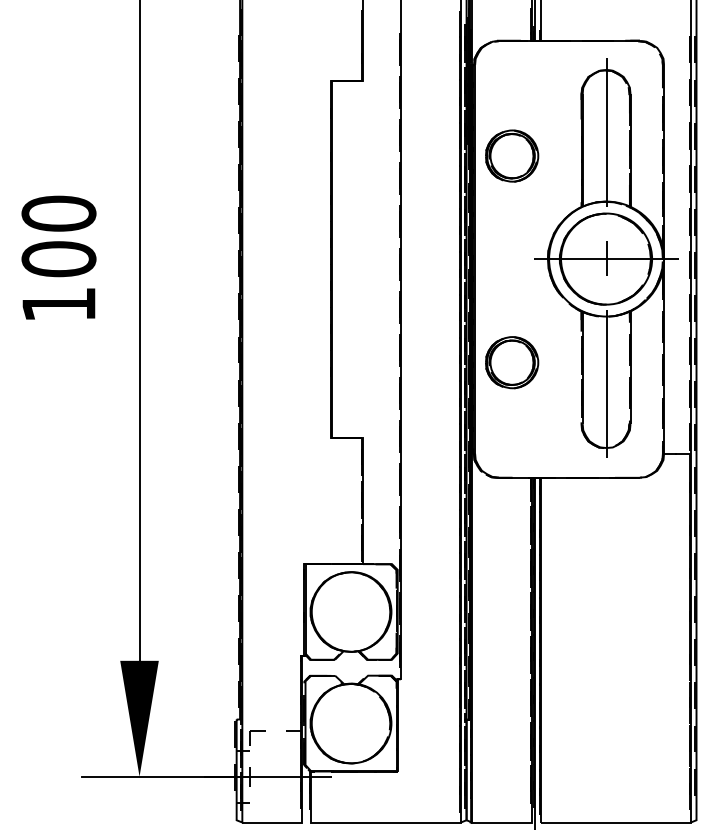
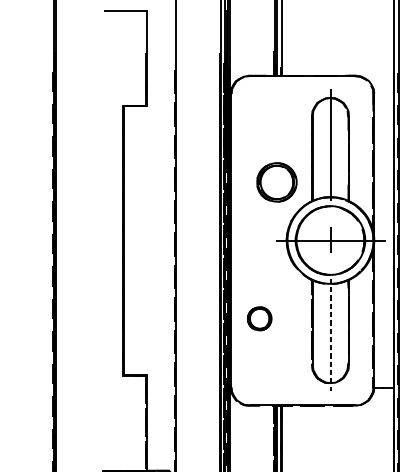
part: (512, 155) -> (277, 181), moved
part: (512, 362) -> (259, 318), size x0.6
line: (606, 384) -> (330, 335), solid -> dashed

